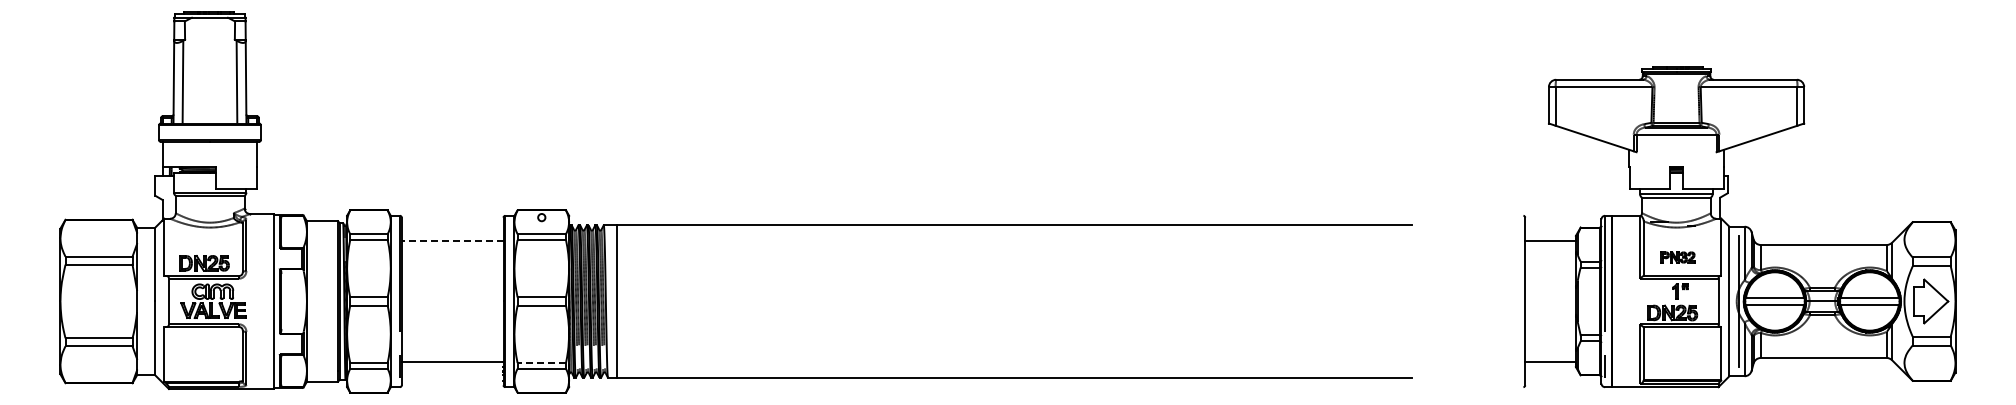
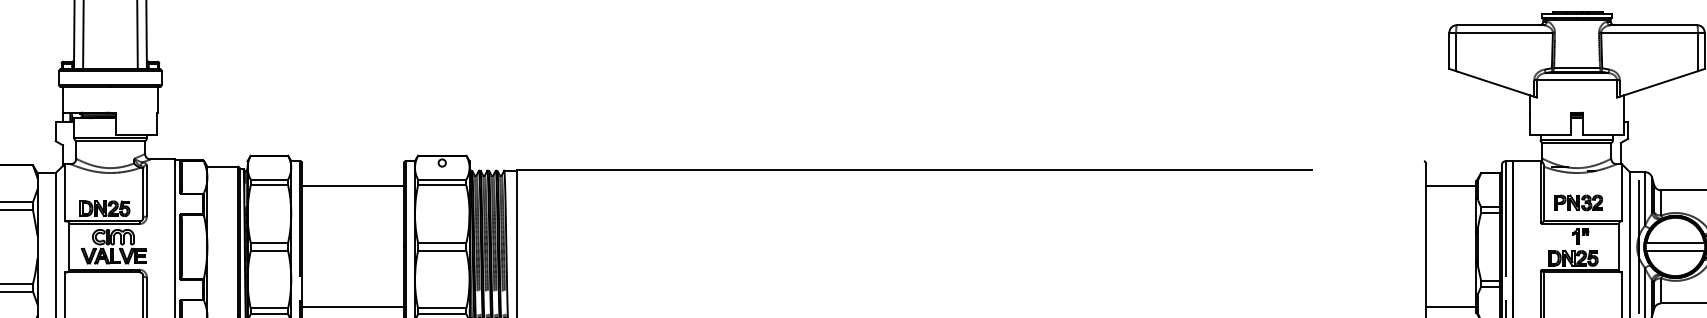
line: (452, 240) -> (352, 185), dashed -> solid
part: (1677, 257) -> (1577, 202), size x1.43
line: (541, 363) -> (441, 308), dashed -> solid

